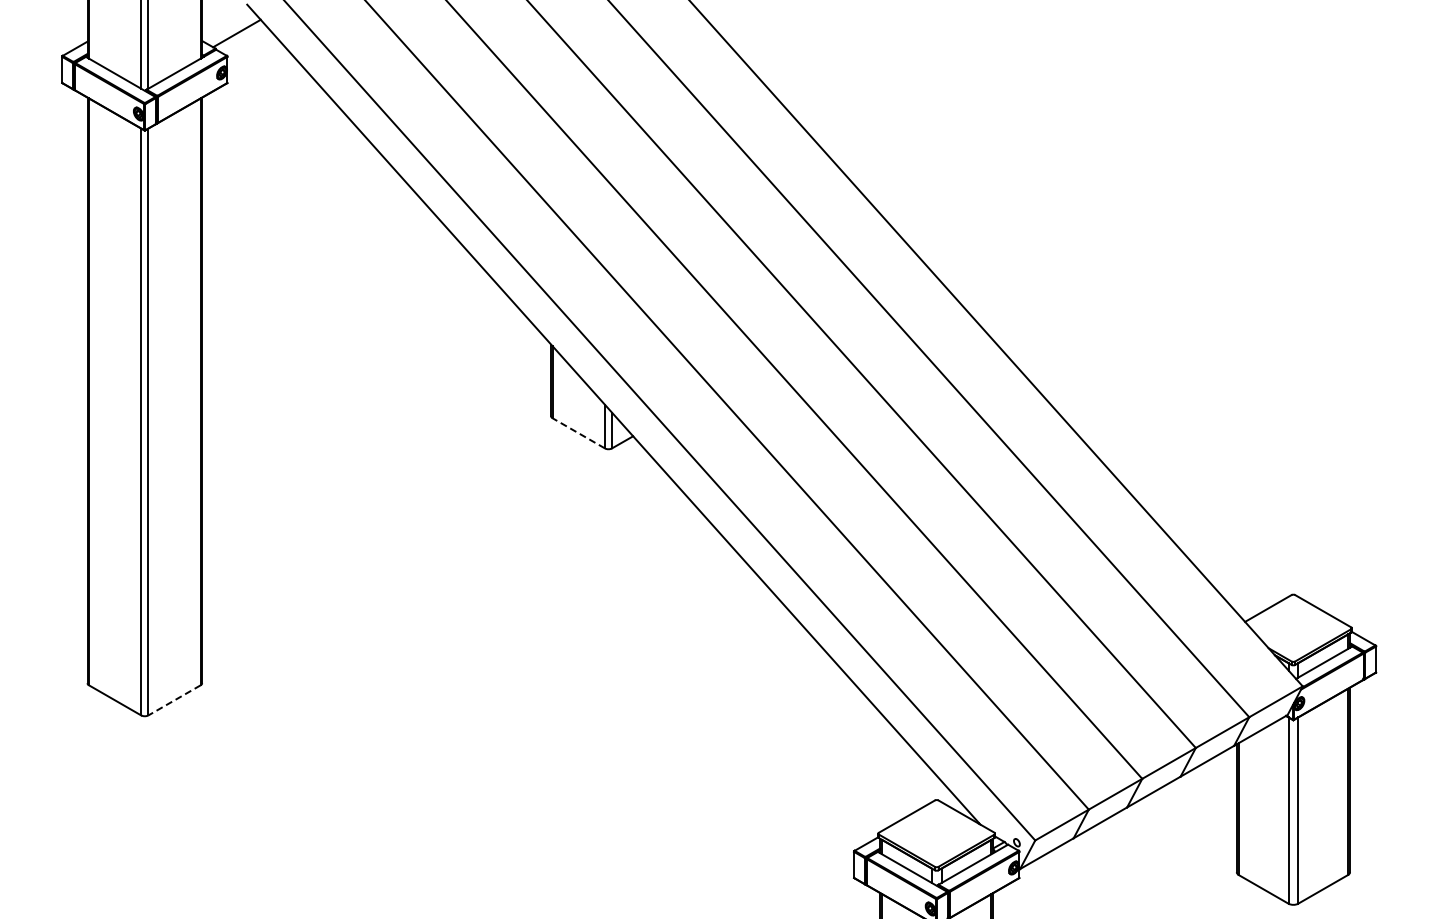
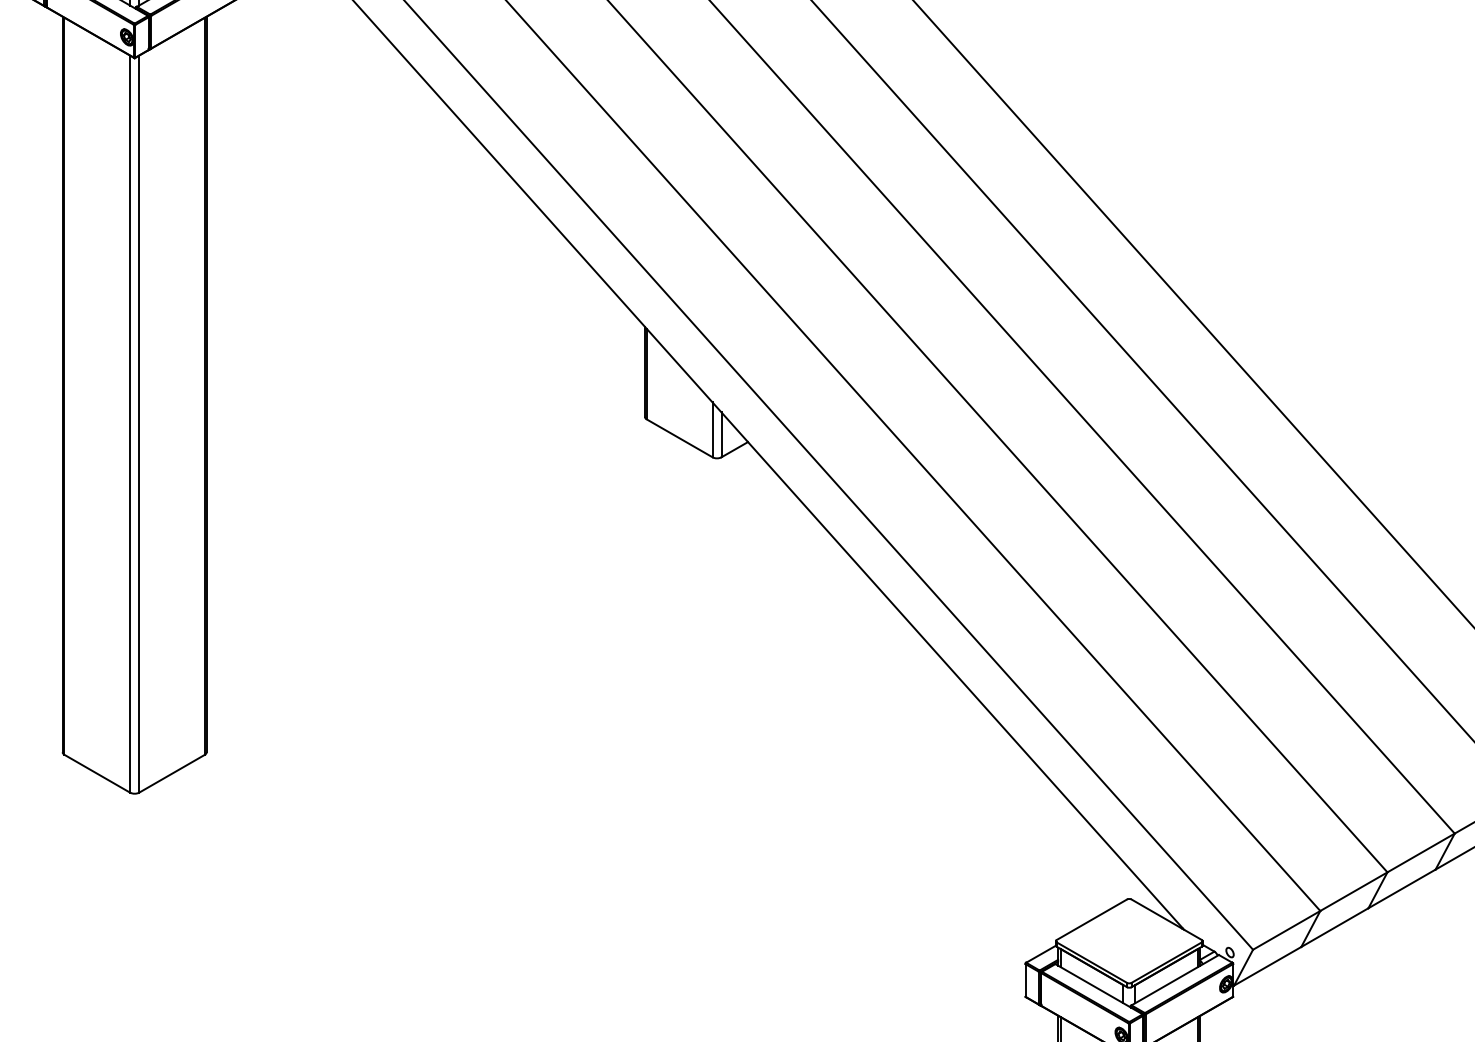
line: (578, 433) -> (679, 438), dashed -> solid
line: (174, 700) -> (171, 773), dashed -> solid

